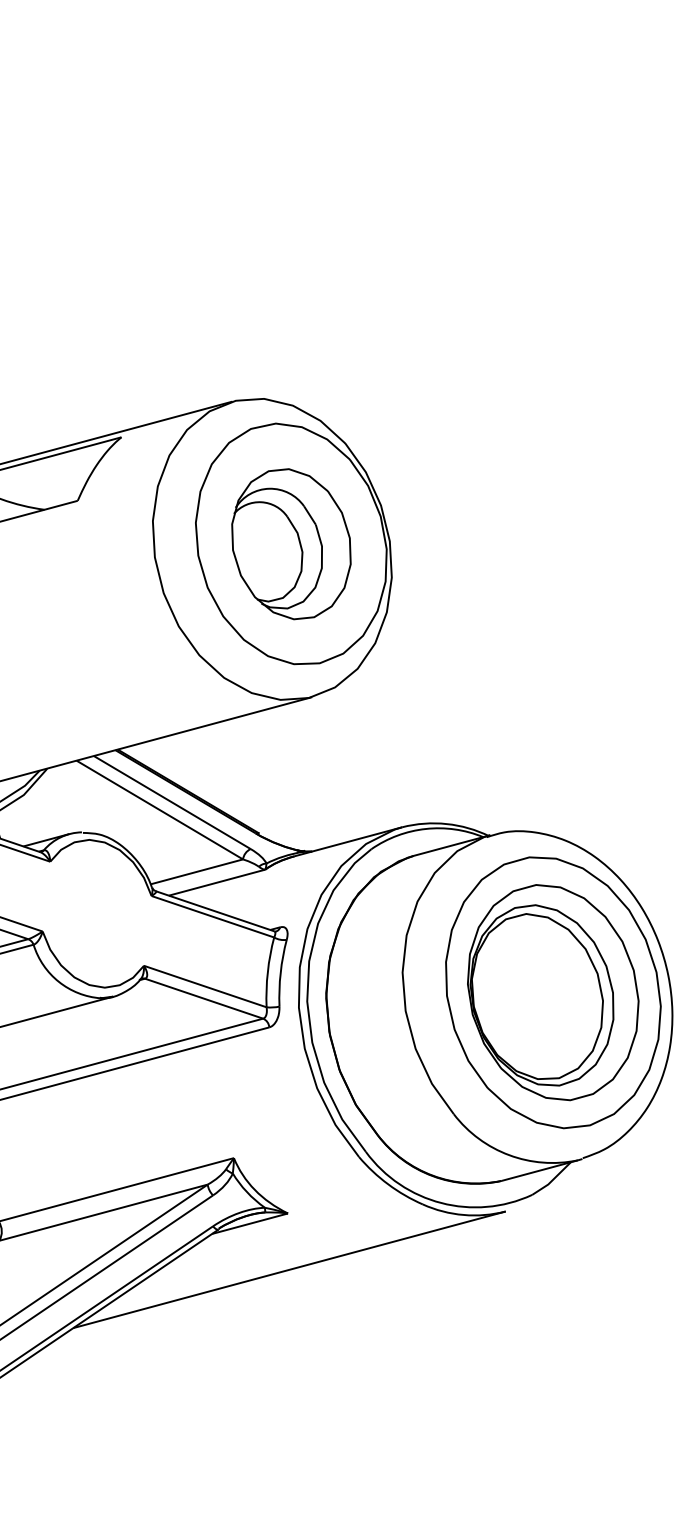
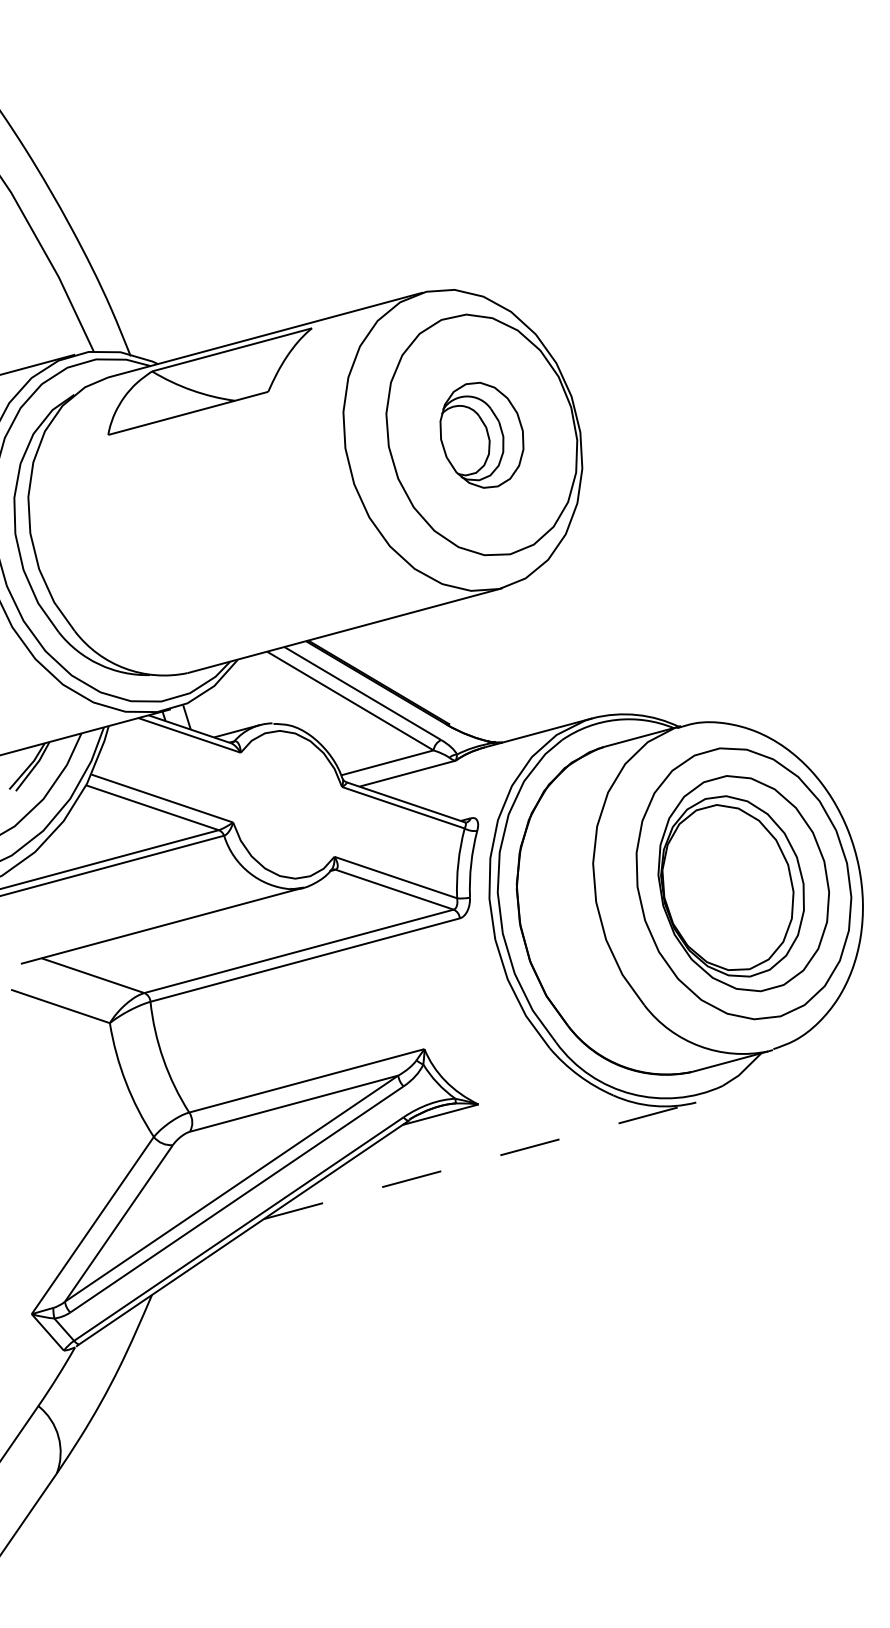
part: (290, 544) -> (481, 435), size x0.7
line: (289, 1269) -> (480, 1160), solid -> dashed

